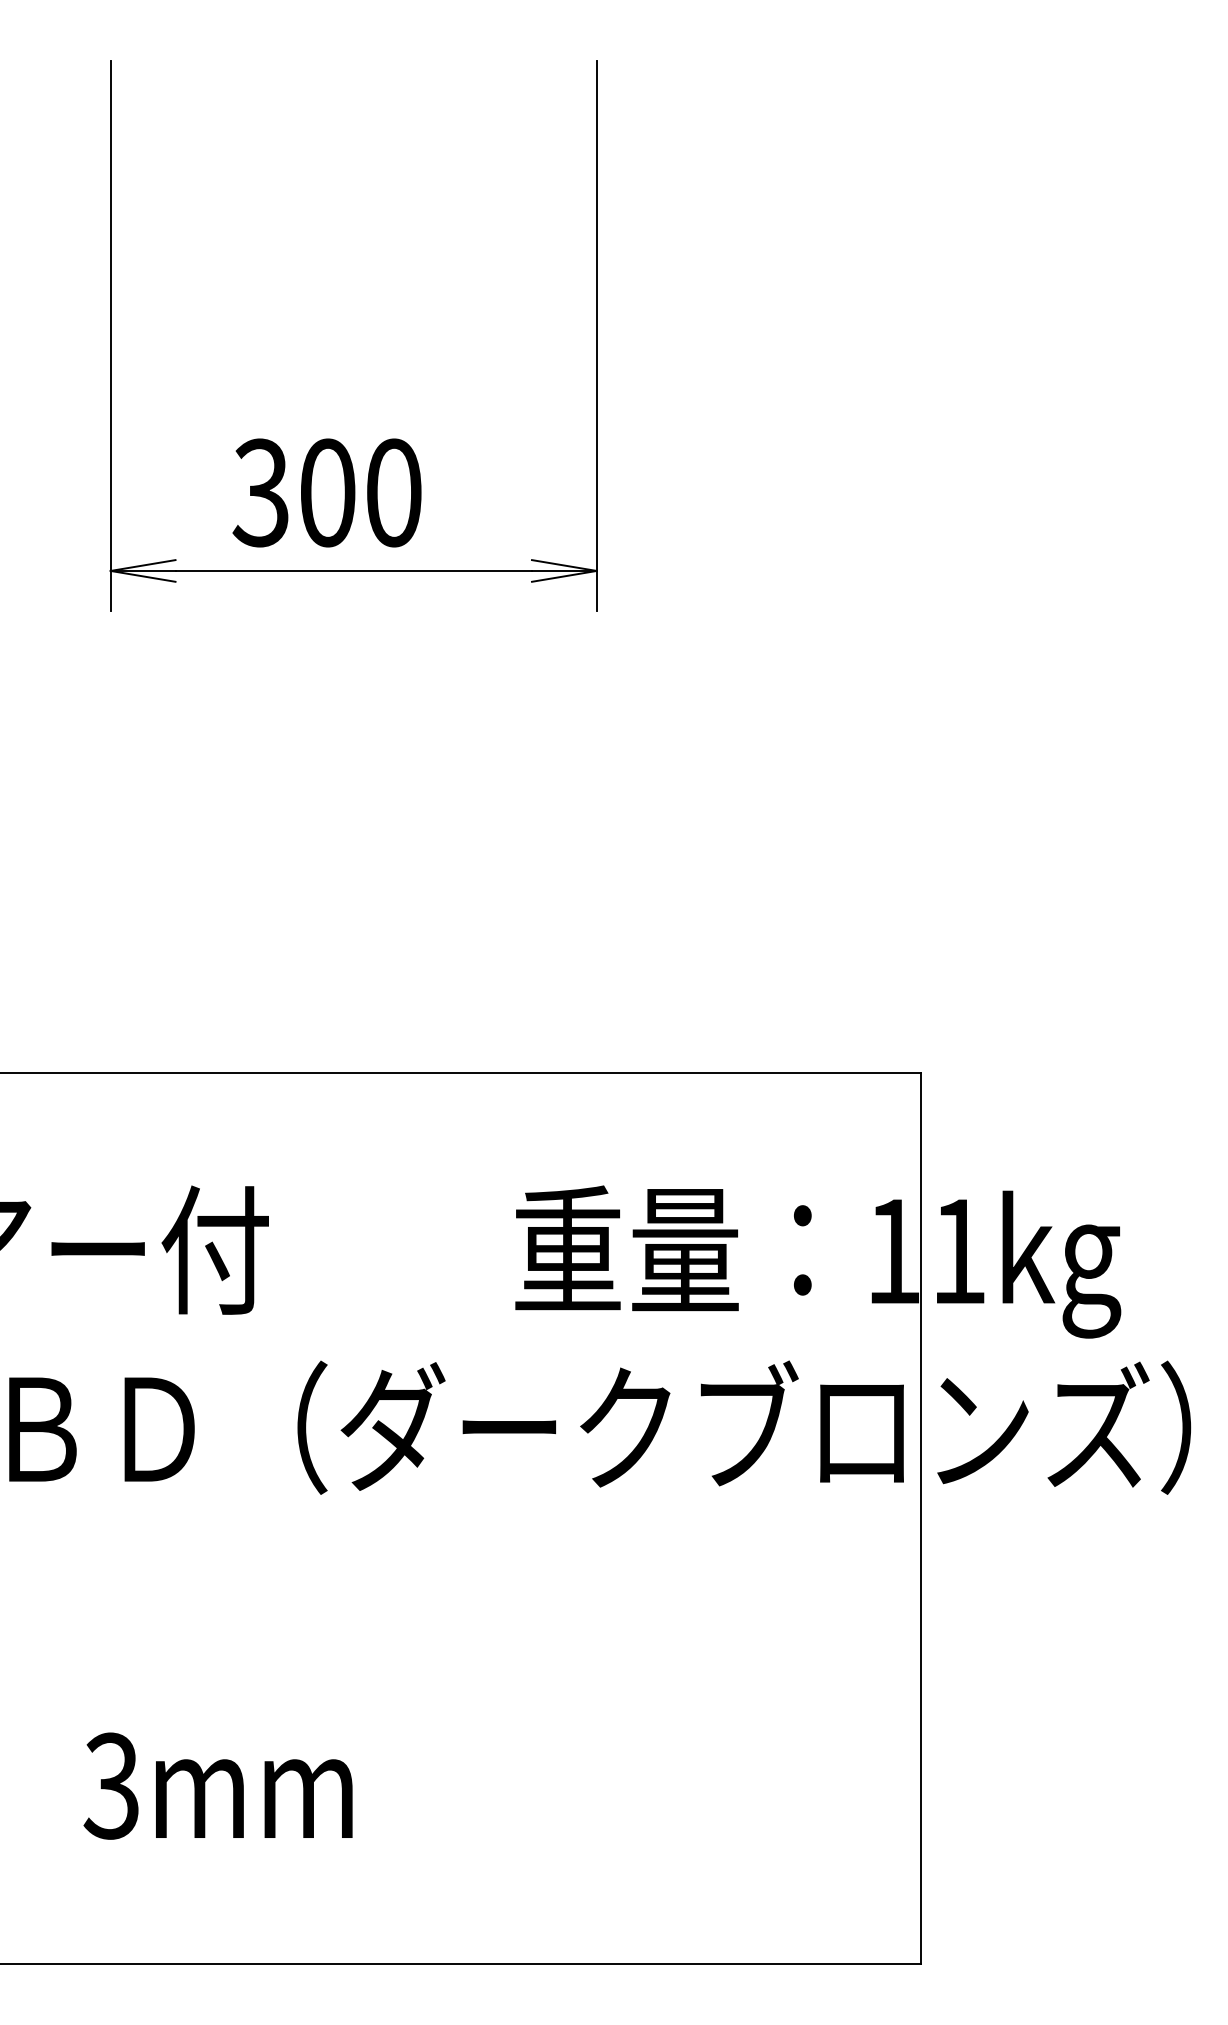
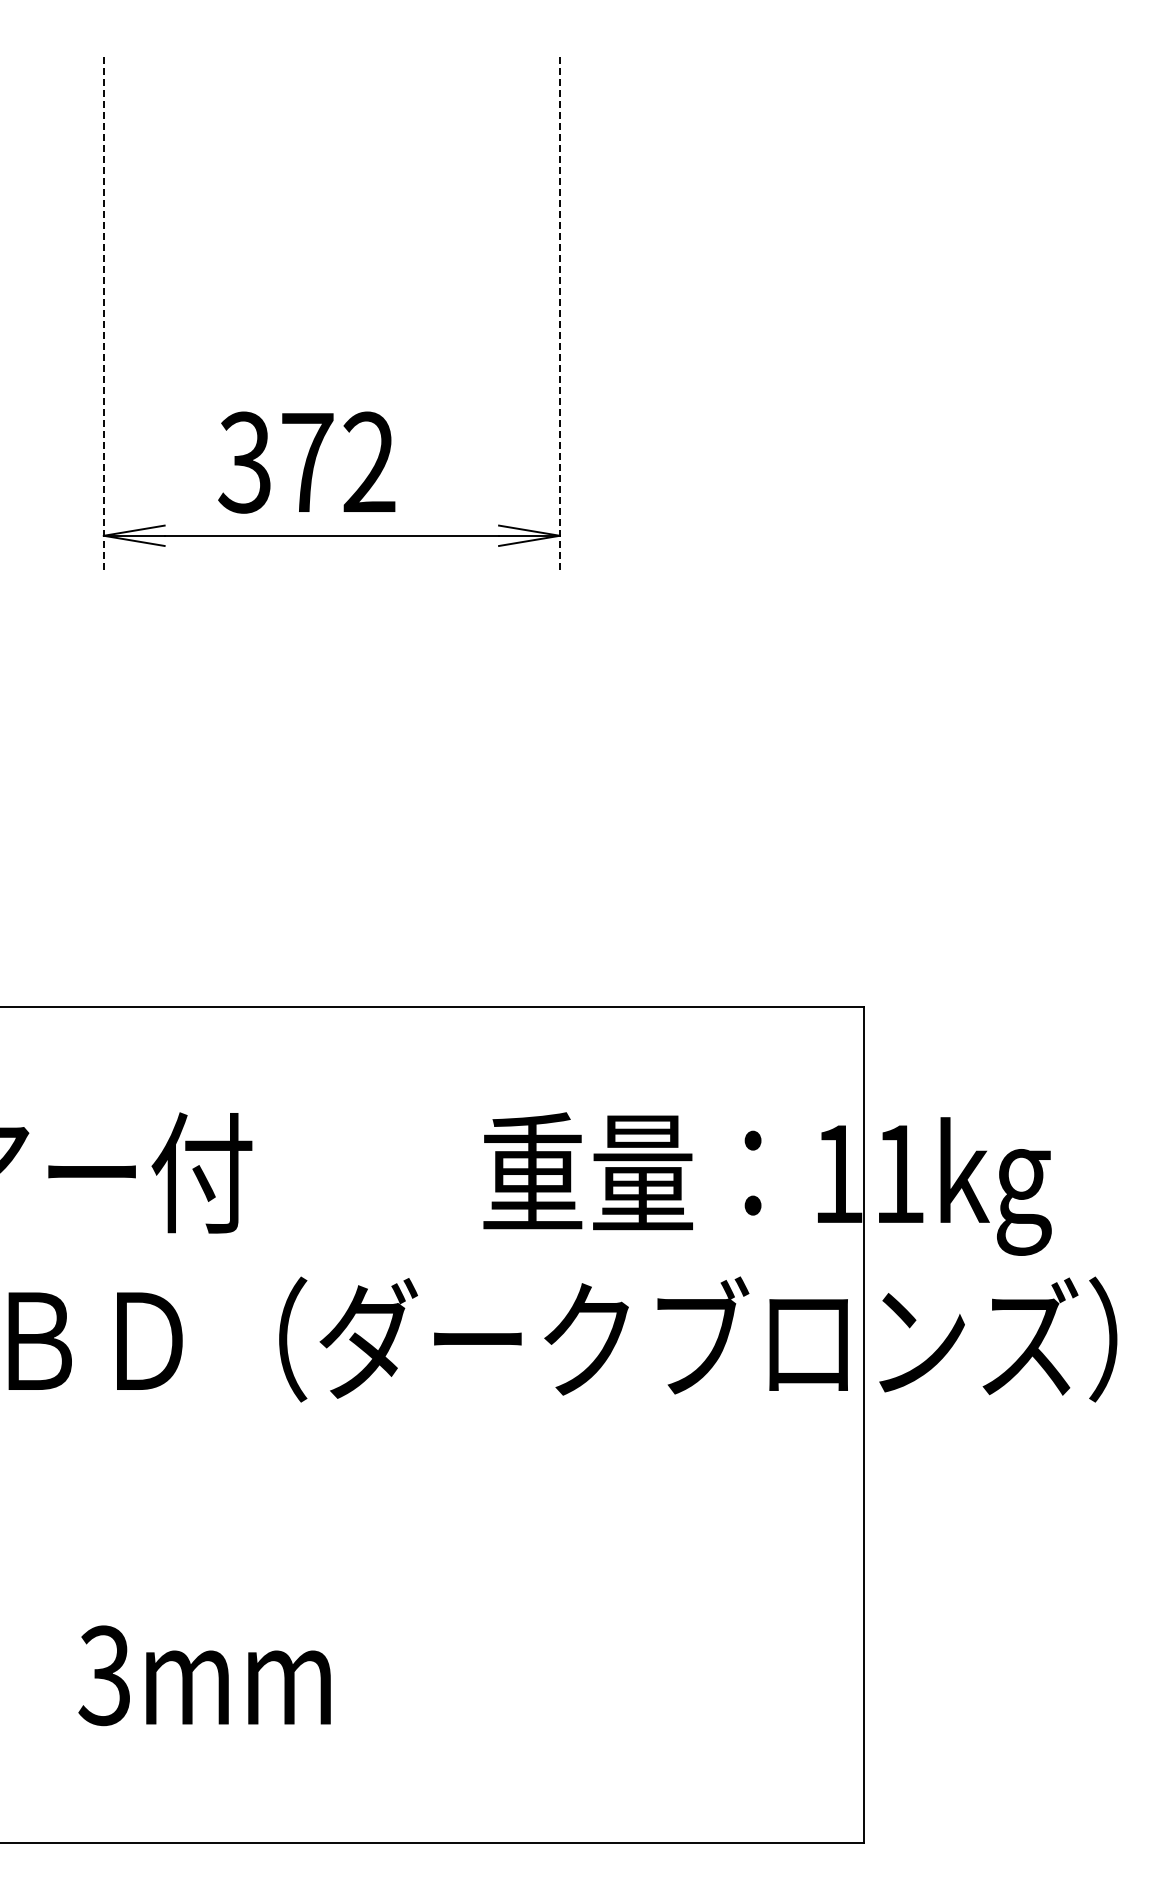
line: (110, 336) -> (103, 315), solid -> dashed
line: (596, 336) -> (559, 315), solid -> dashed
text: (360, 492) -> (338, 462), 300 -> 372

